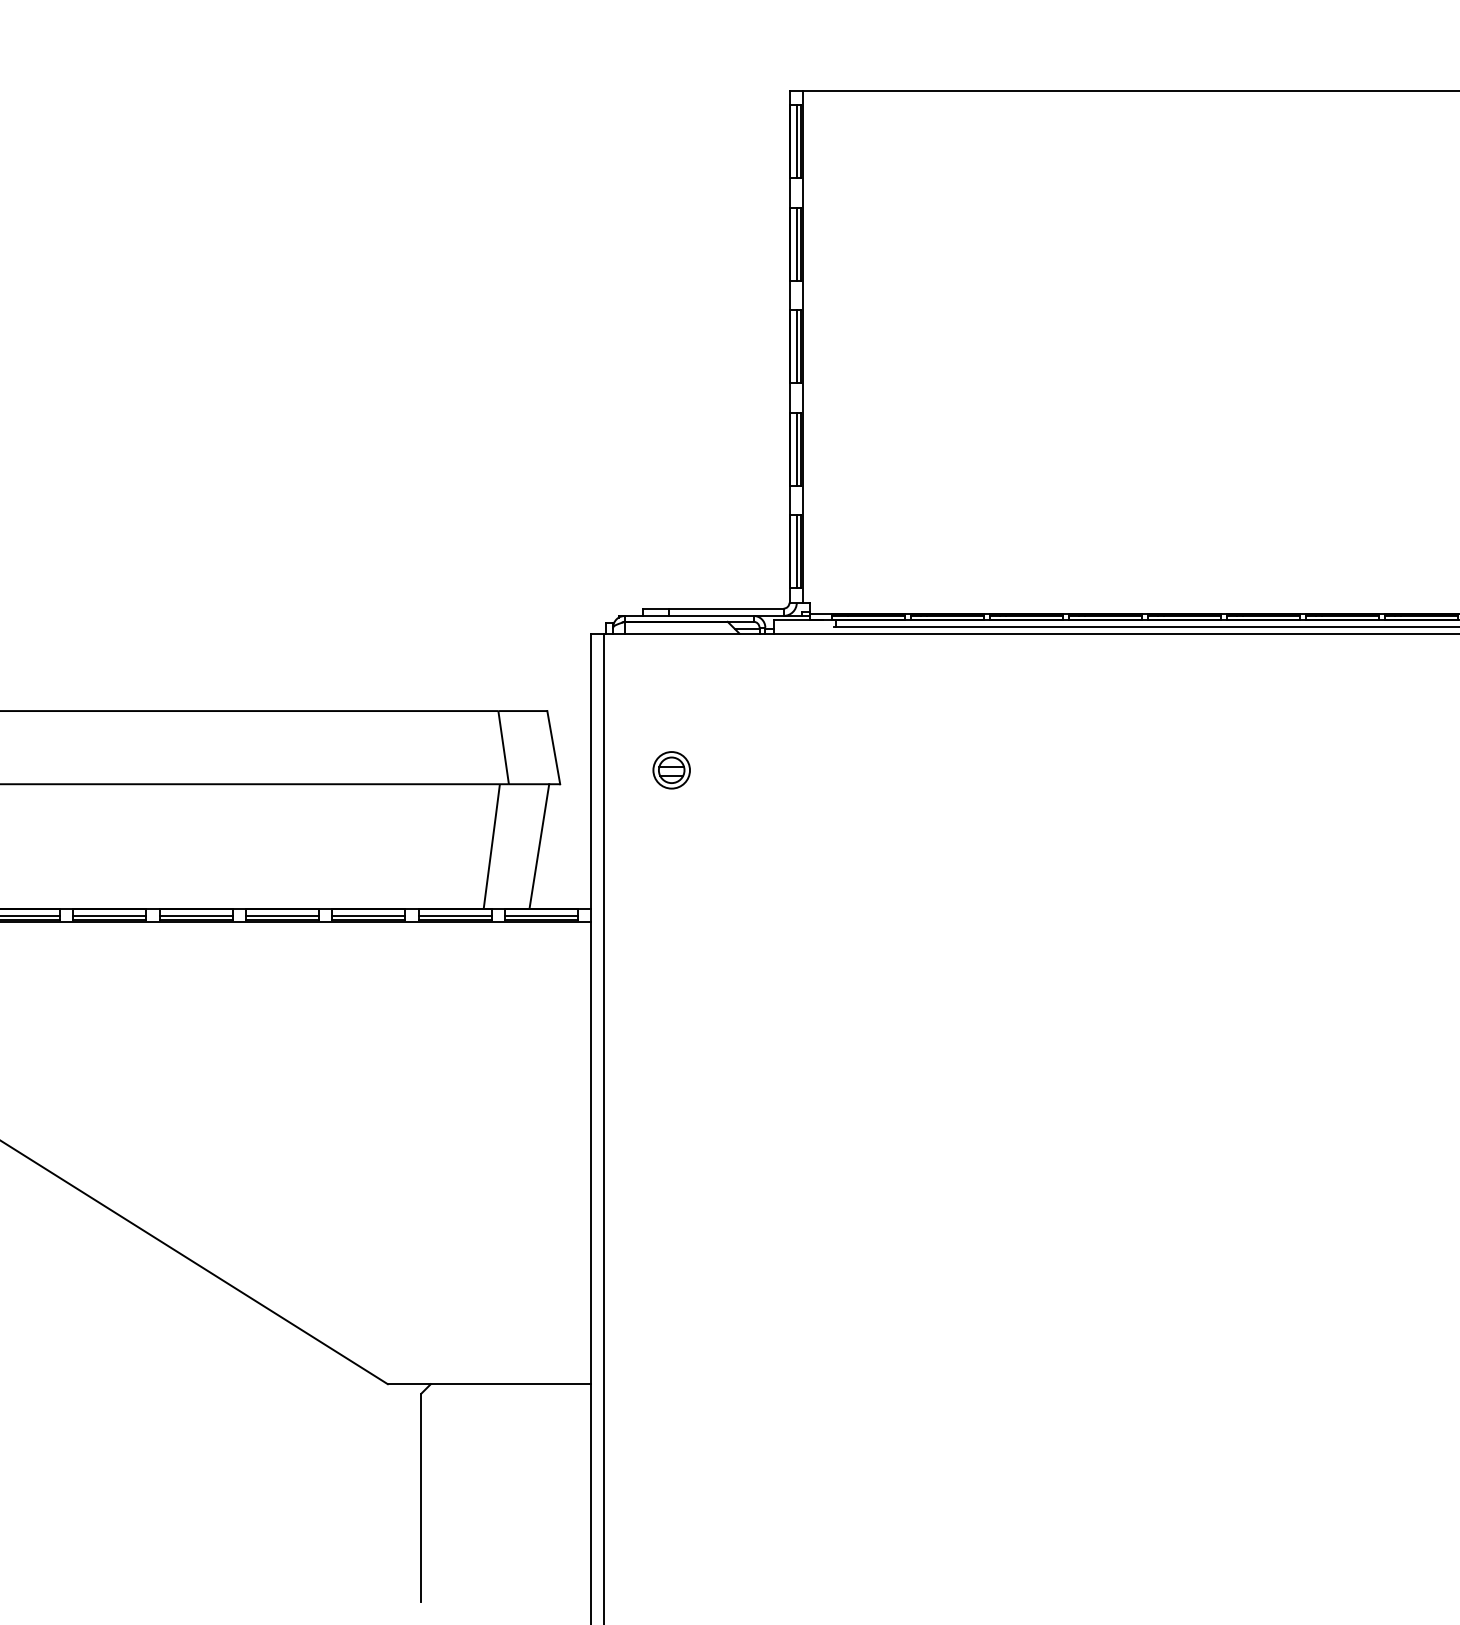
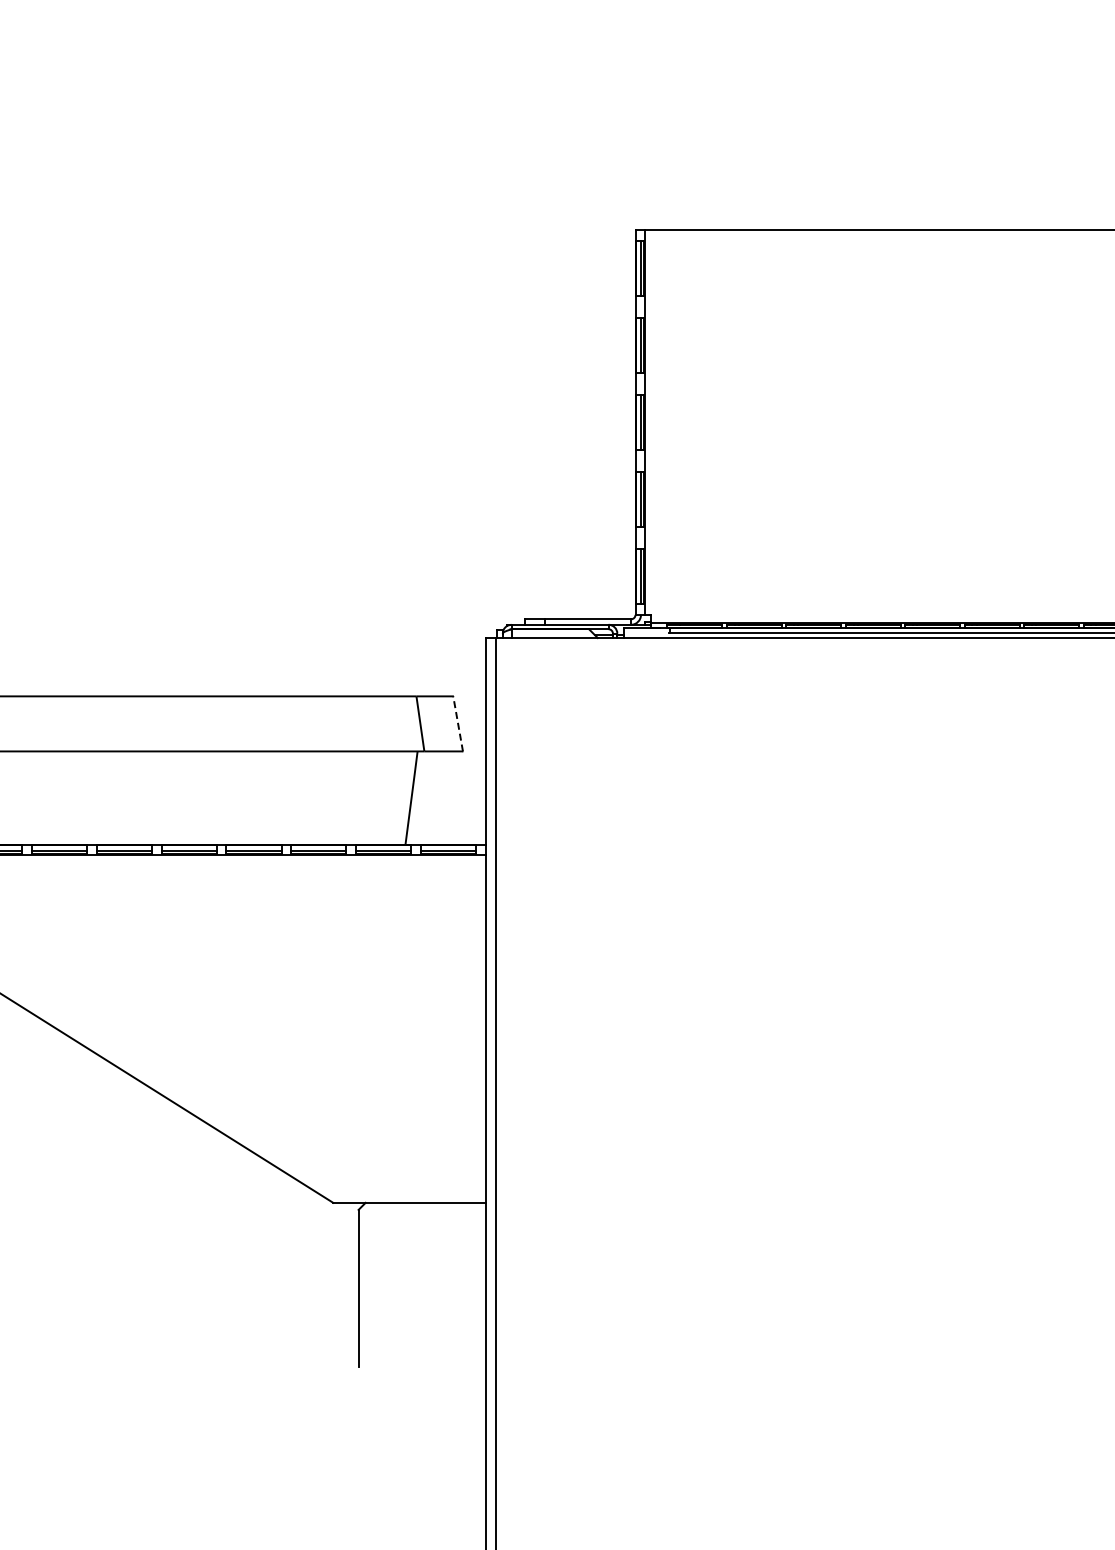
line: (554, 747) -> (458, 723), solid -> dashed
part: (671, 769) -> (546, 740), removed
line: (538, 846) -> (446, 798), removed

